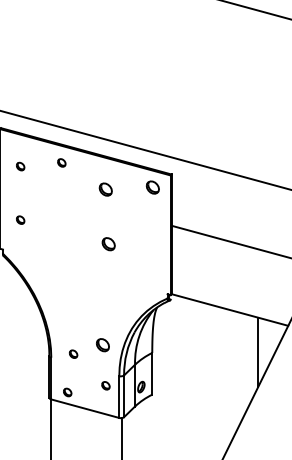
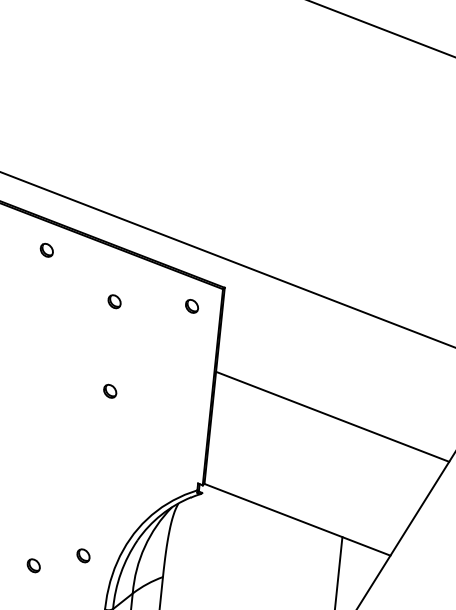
part: (152, 187) -> (191, 305), size x0.62
part: (105, 189) -> (114, 301), size x0.62
part: (108, 243) -> (109, 390), size x0.62
part: (102, 344) -> (82, 554), size x0.62

